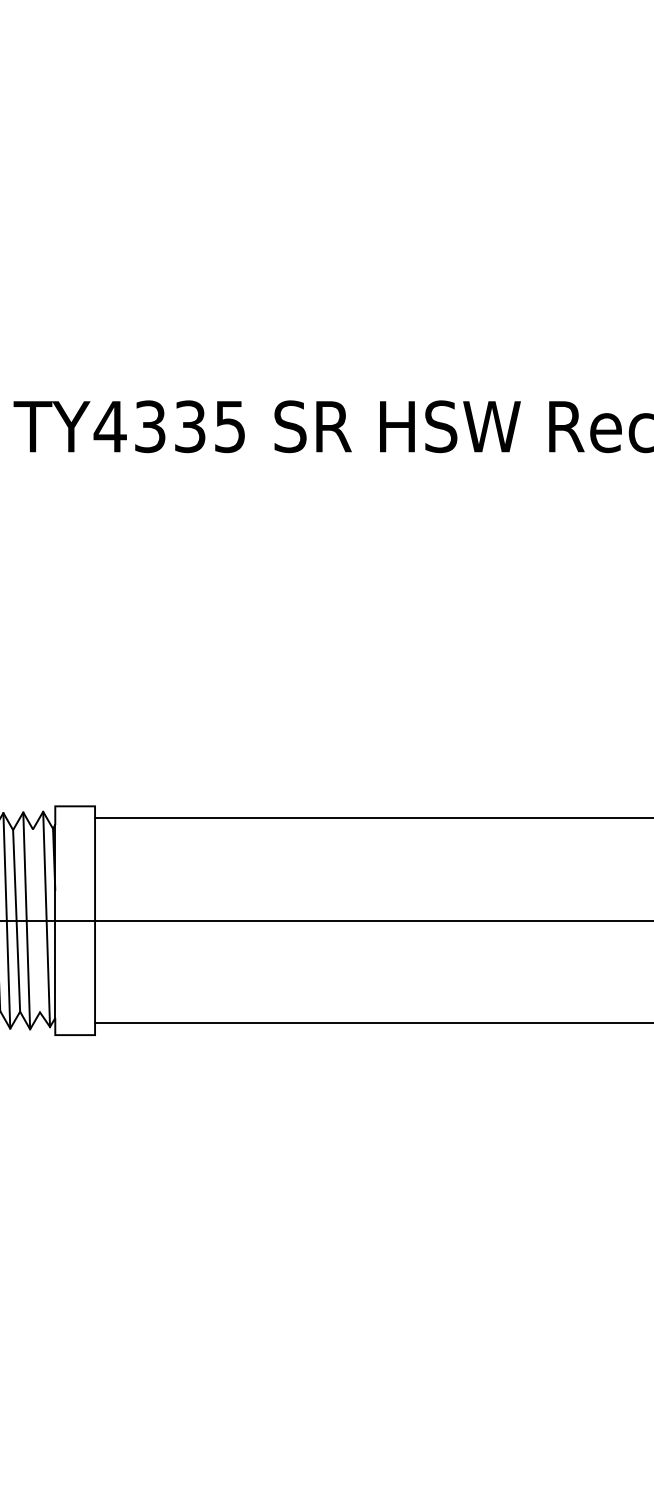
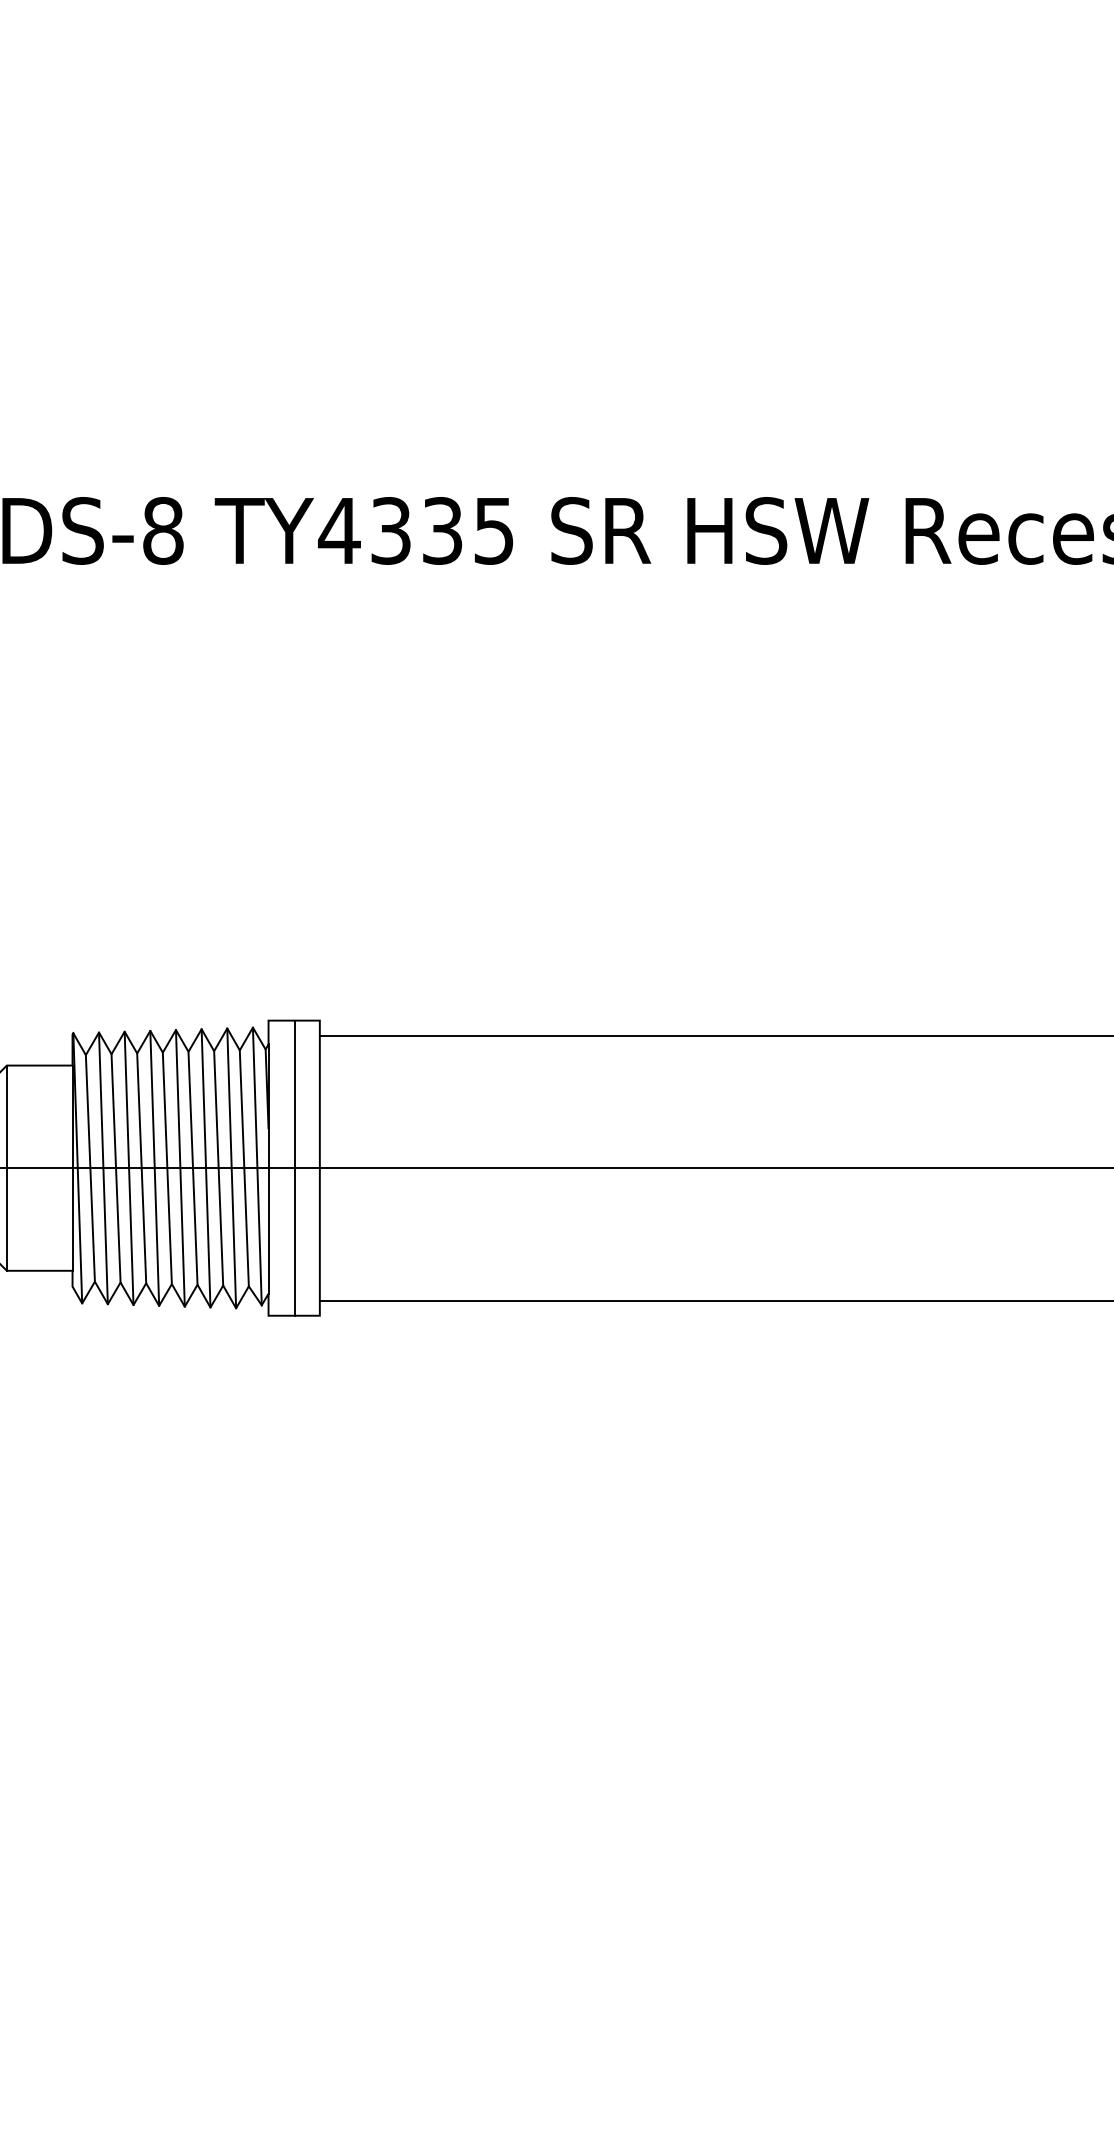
line: (35, 920) -> (243, 1168), added
line: (76, 920) -> (295, 1167), added

